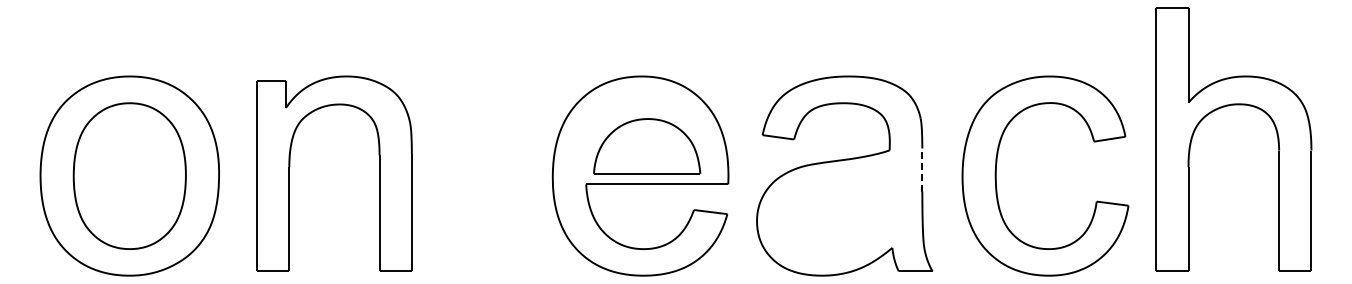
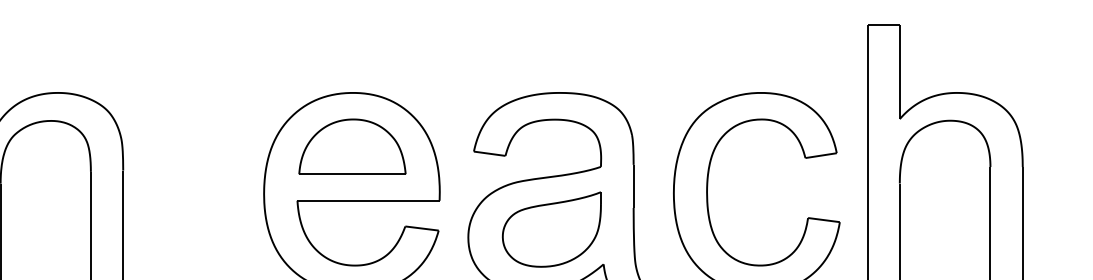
part: (647, 146) -> (352, 146), moved
line: (922, 170) -> (633, 186), dashed -> solid
part: (840, 213) -> (551, 229), added

